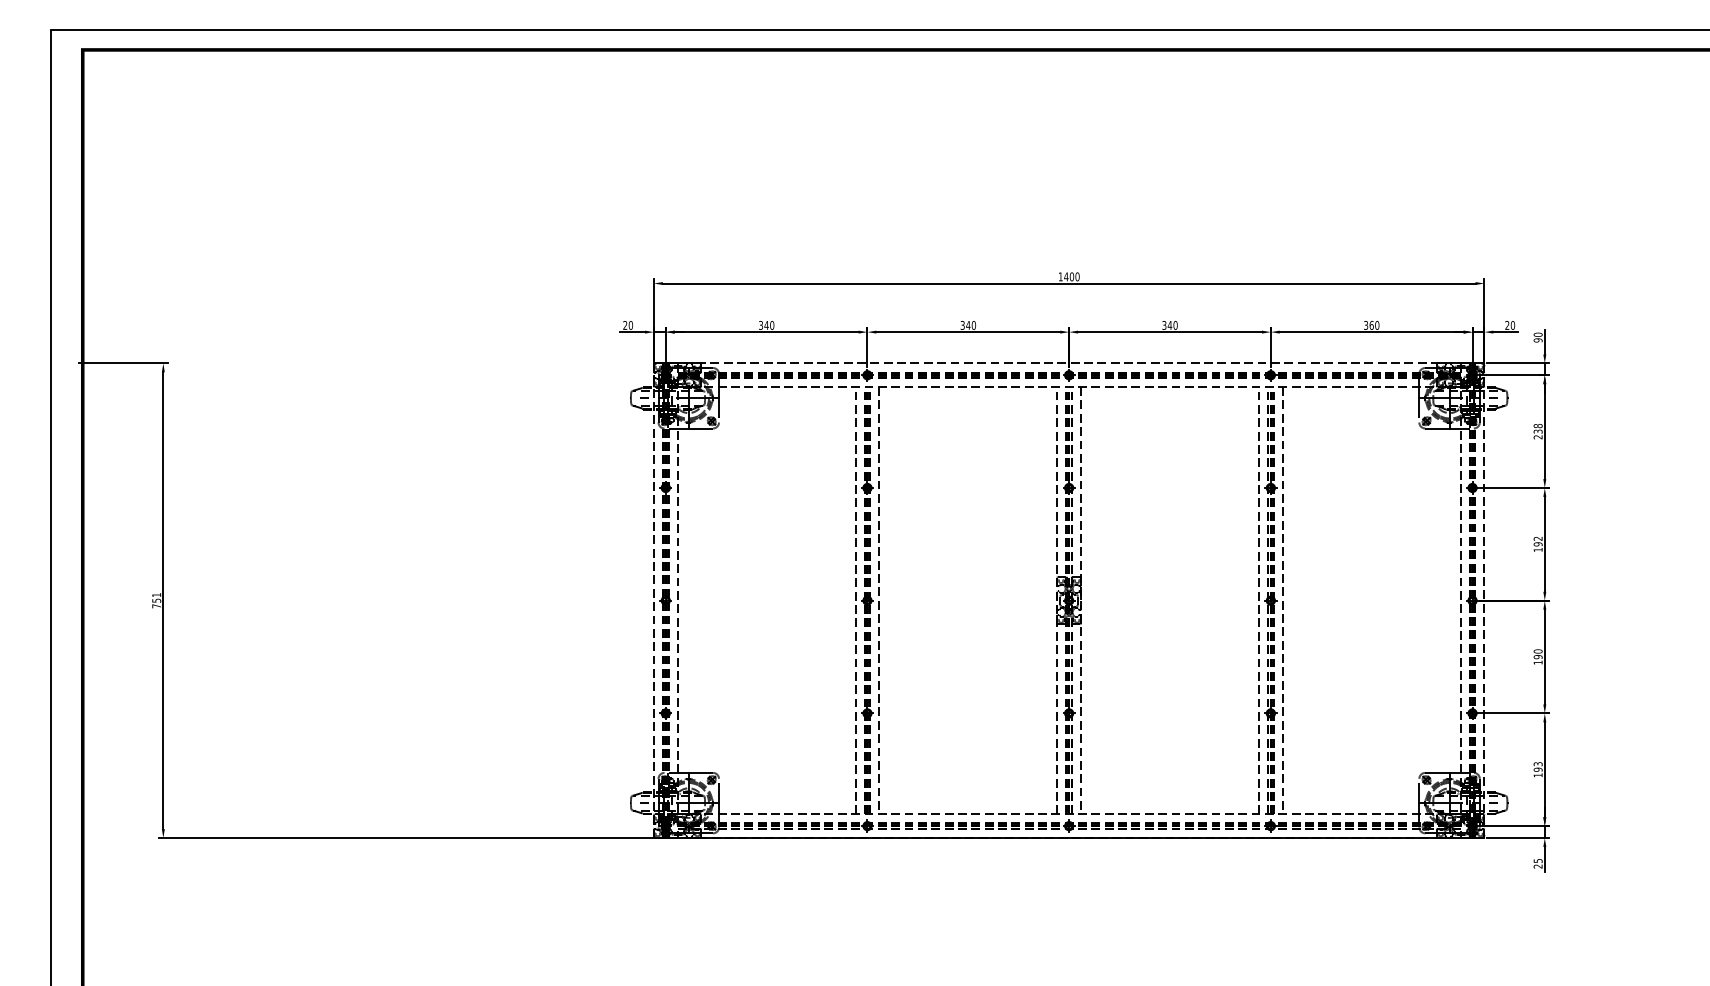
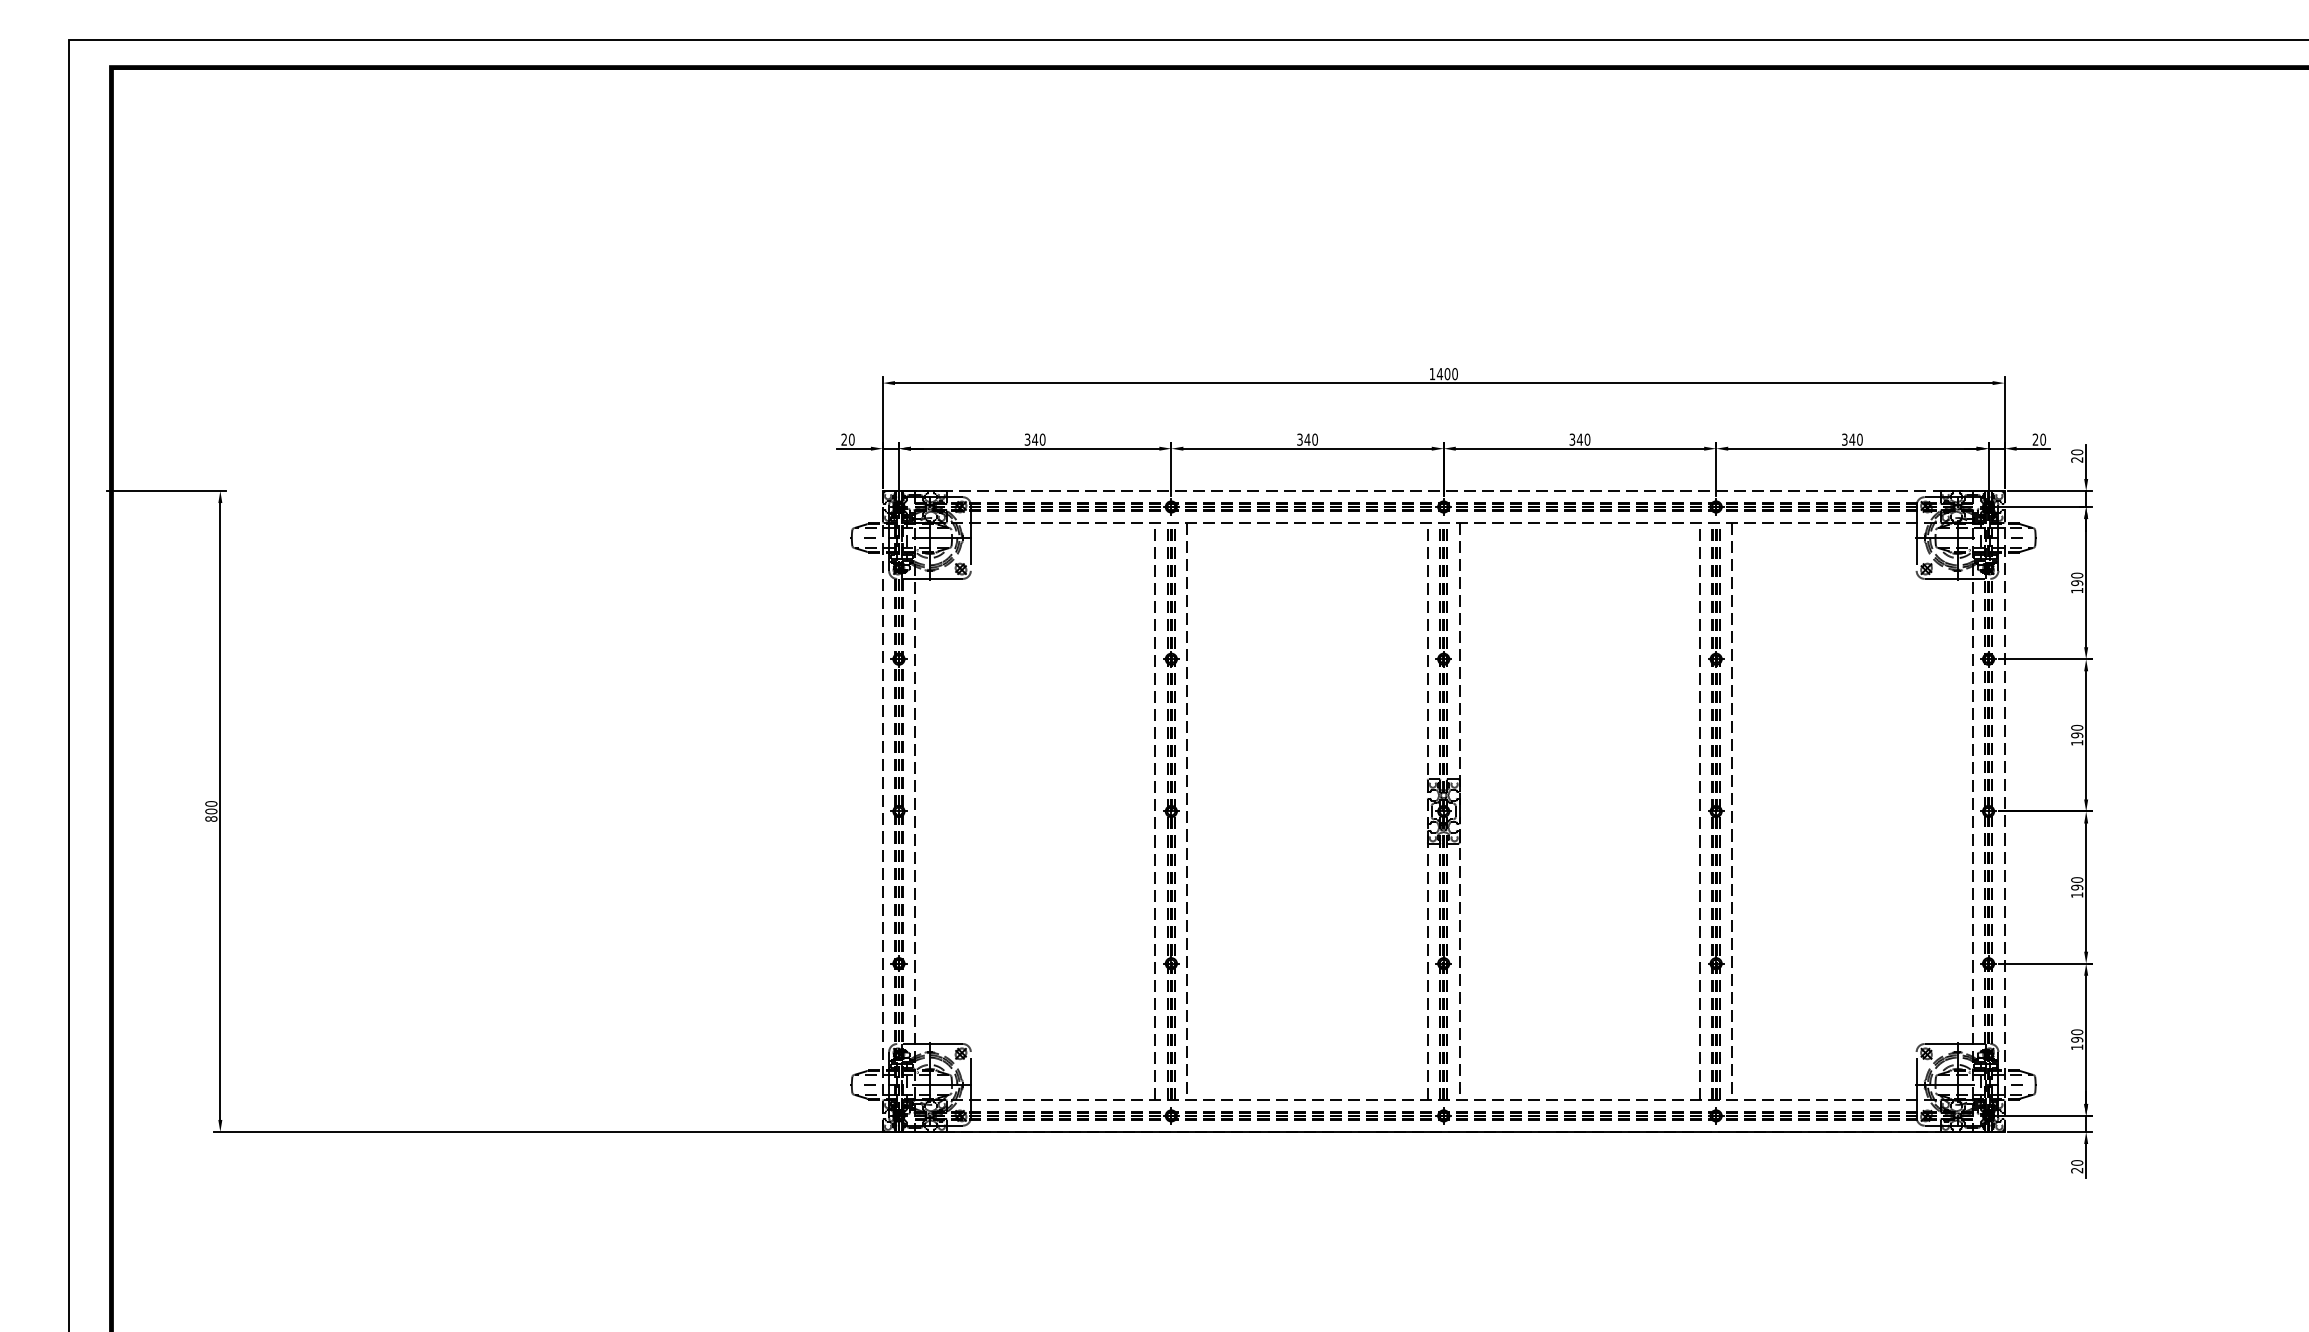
text: (1371, 325) -> (1852, 439), 360 -> 340
text: (1538, 340) -> (2077, 459), 90 -> 20
text: (1538, 431) -> (2077, 582), 238 -> 190
text: (1538, 538) -> (2077, 727), 192 -> 190
text: (156, 600) -> (211, 811), 751 -> 800
text: (1538, 764) -> (2077, 1032), 193 -> 190
text: (1538, 860) -> (2077, 1162), 25 -> 20

